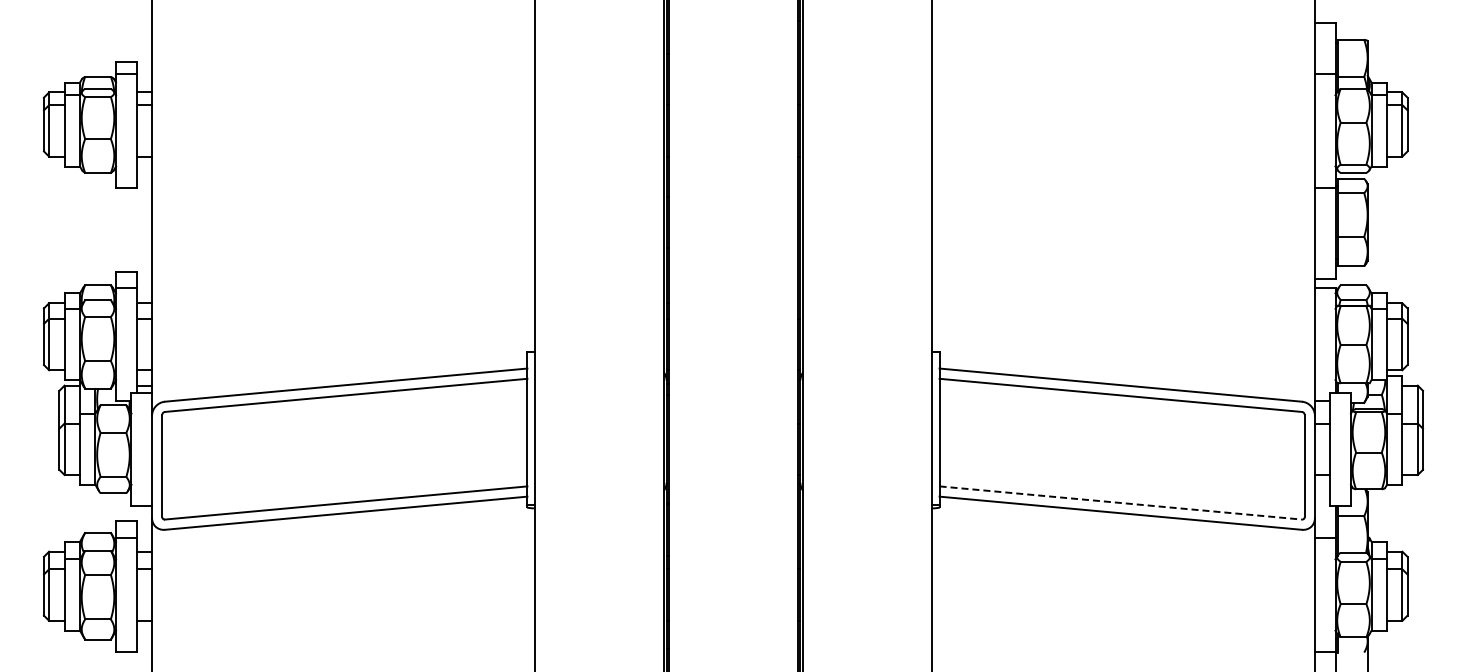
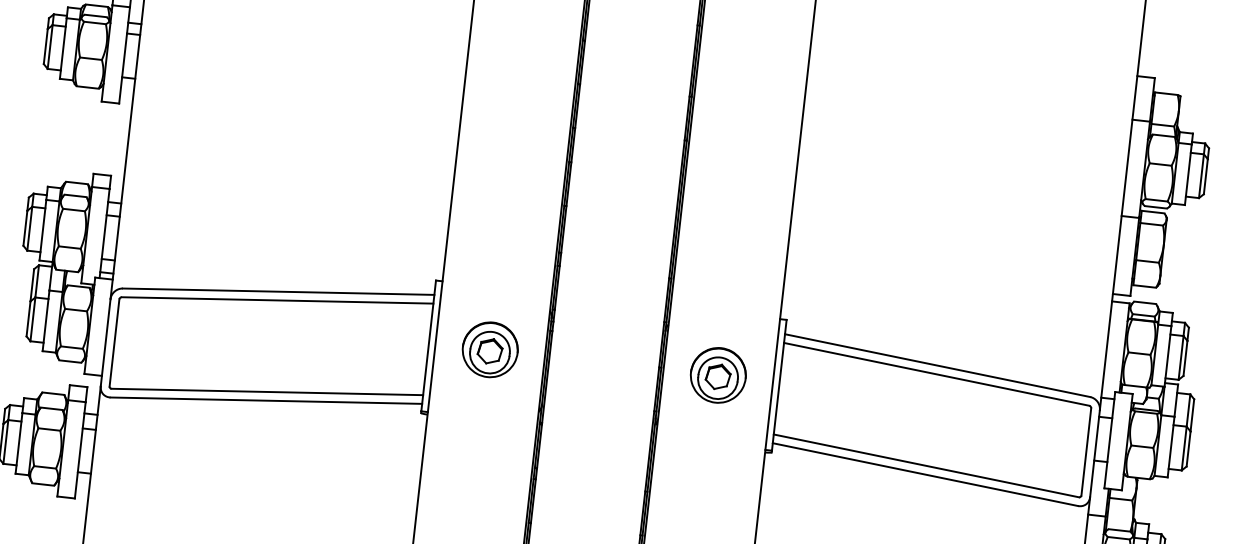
part: (599, 424) -> (490, 349), added
part: (867, 424) -> (718, 374), added
line: (1121, 503) -> (926, 466), dashed -> solid

